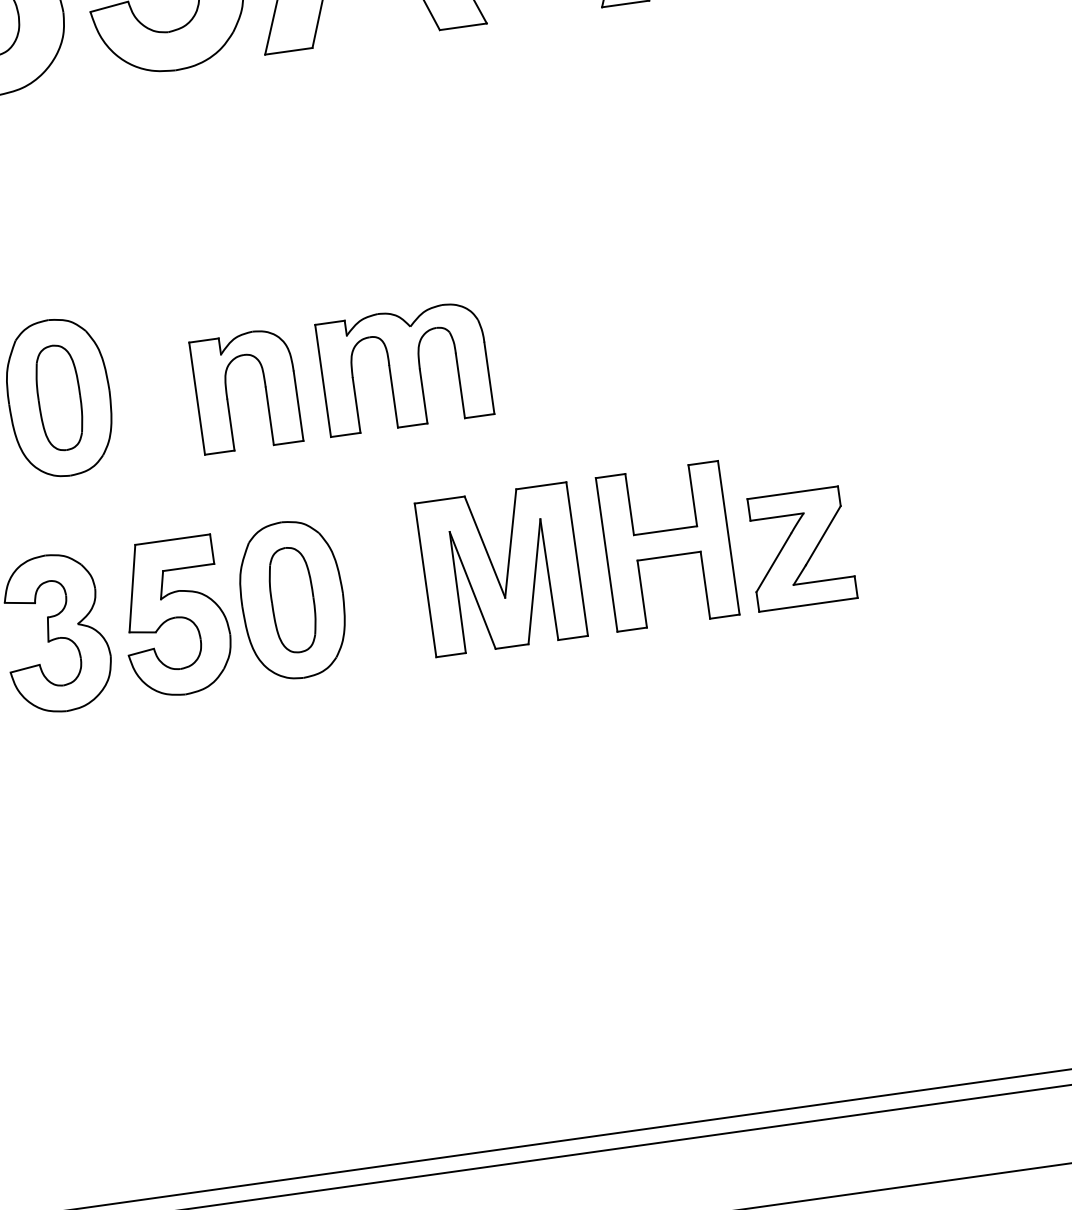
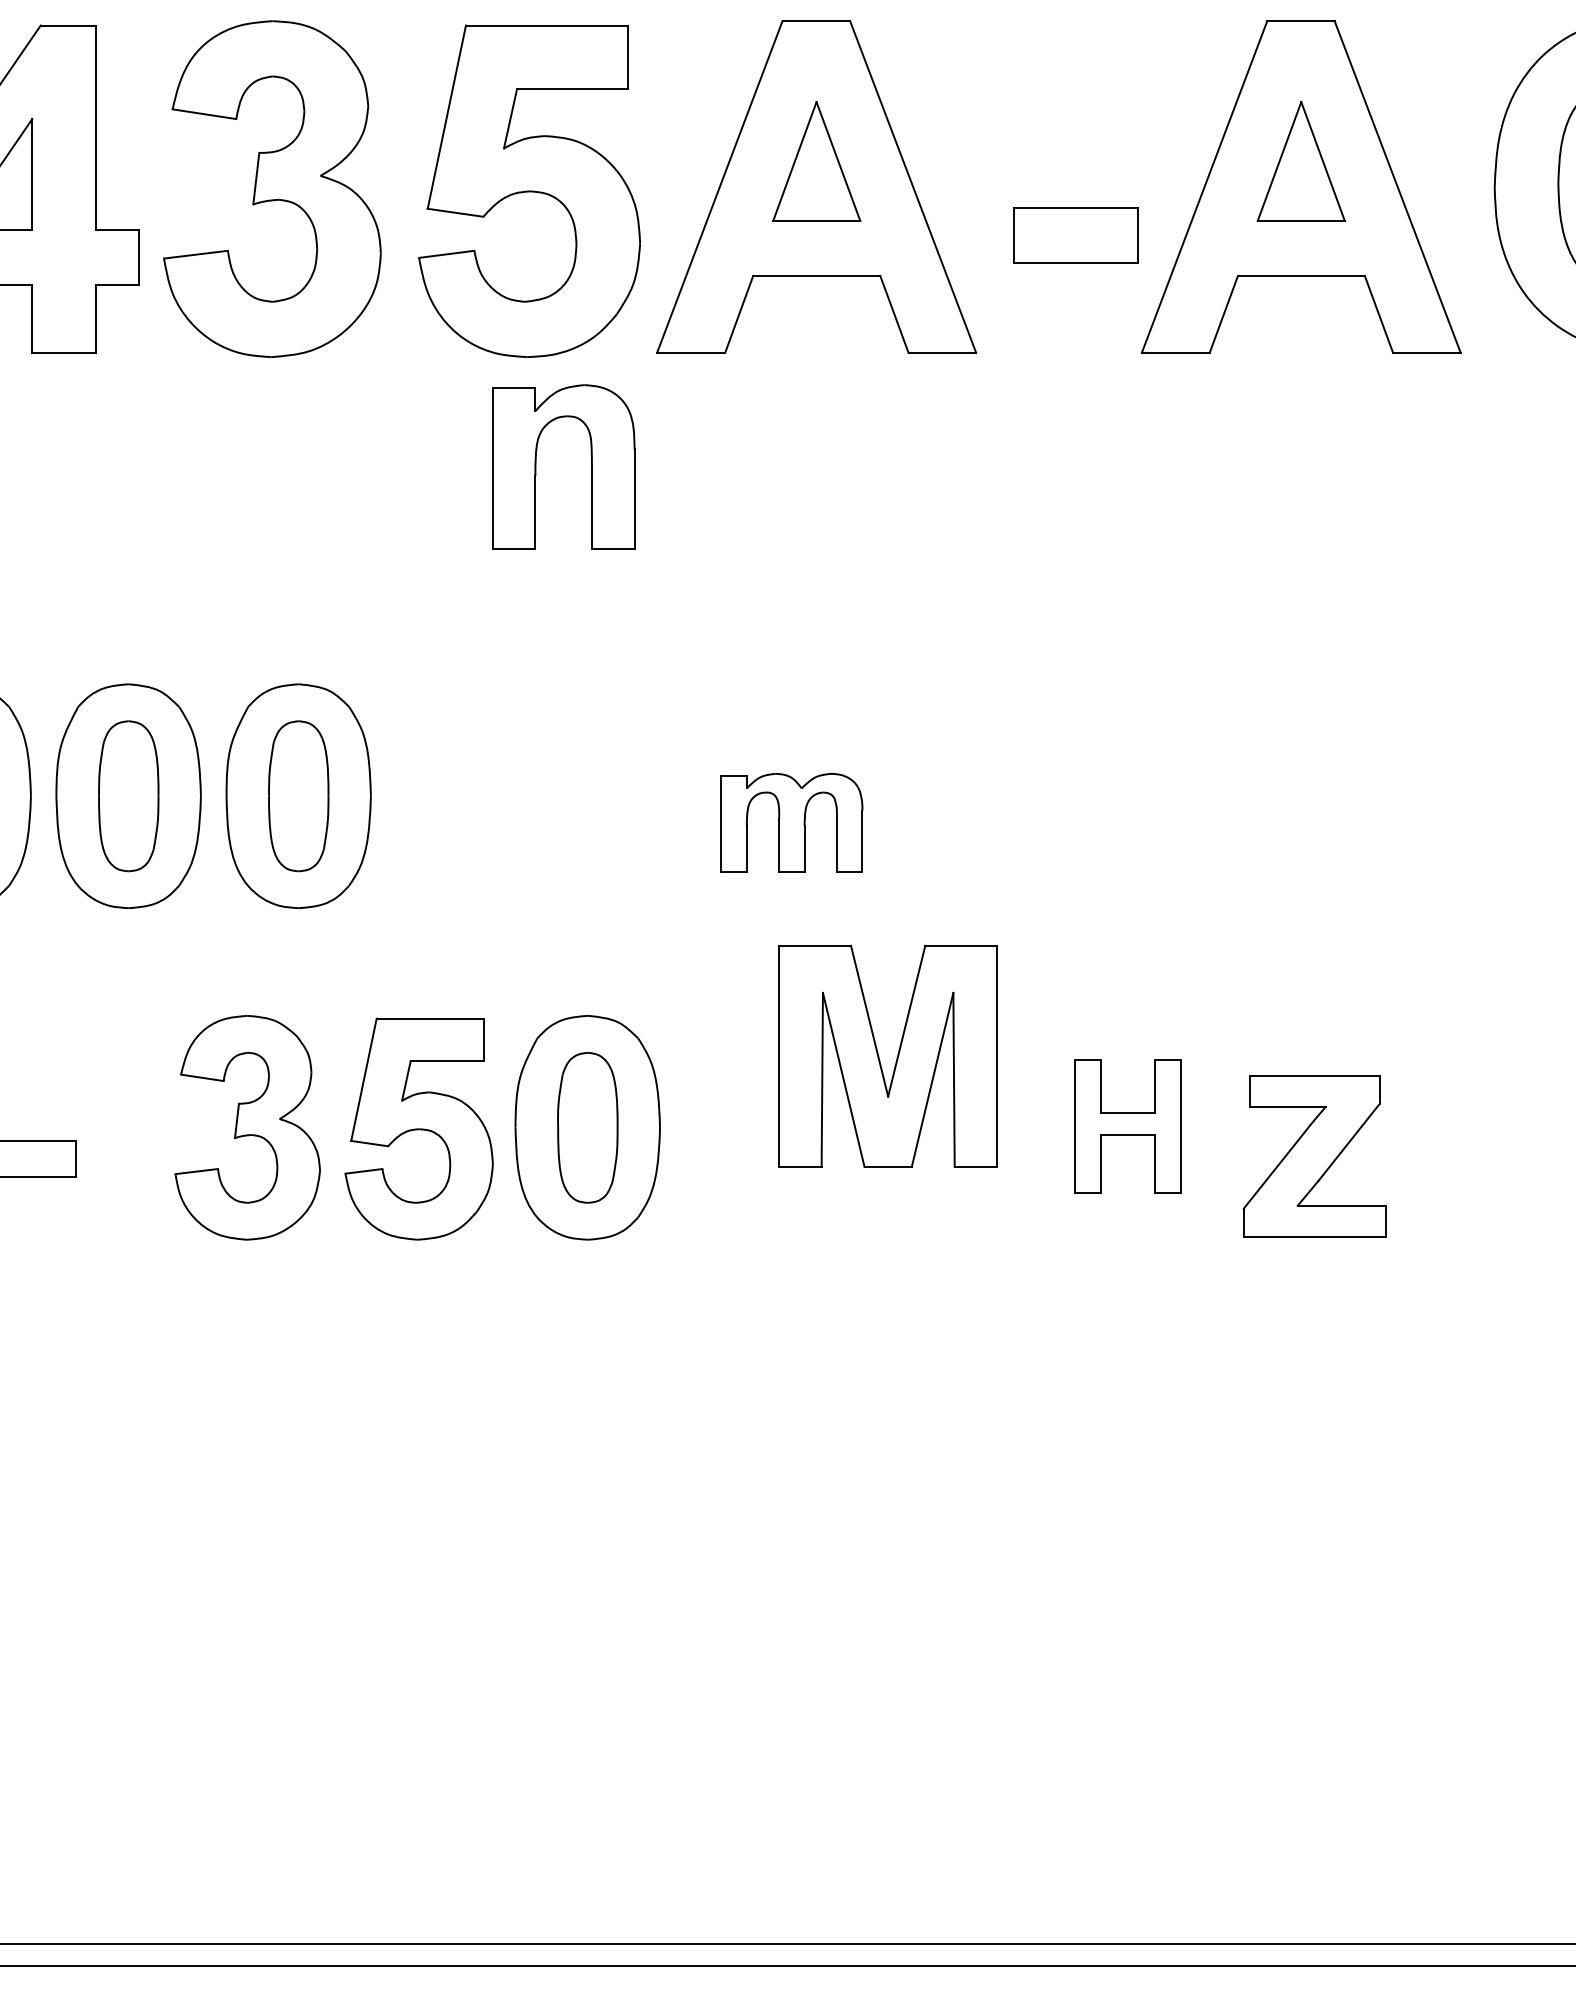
part: (404, 368) -> (791, 822), size x0.6
part: (227, 392) -> (536, 466), moved
part: (667, 546) -> (1127, 1126), size x0.6
part: (495, 570) -> (879, 1056), moved

